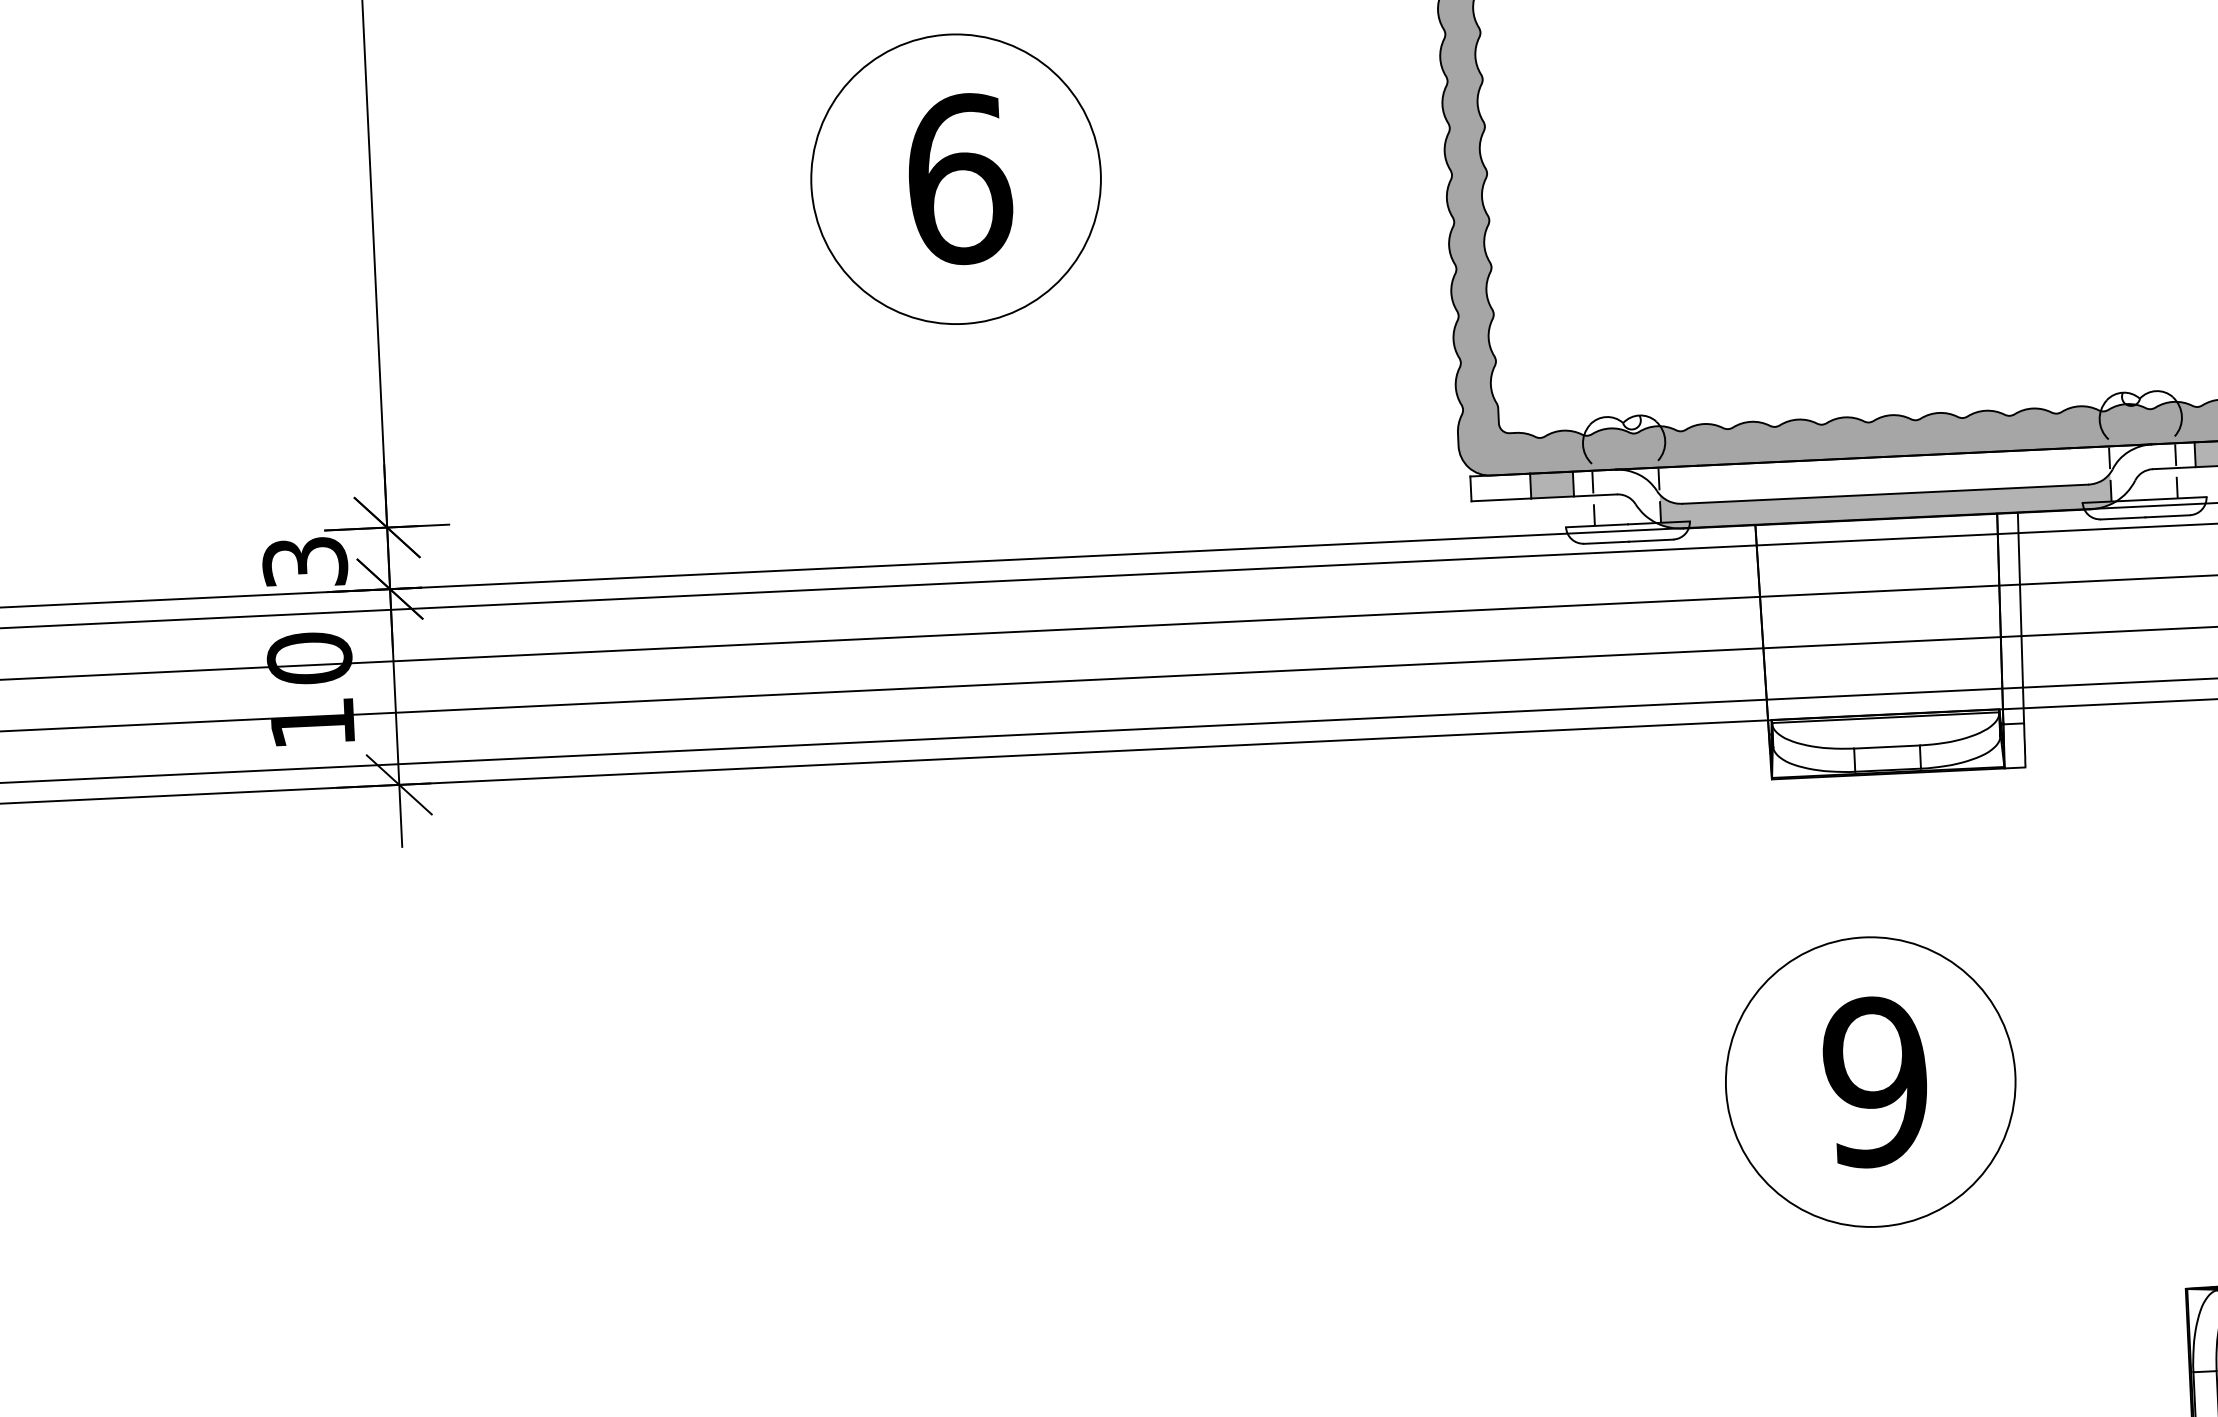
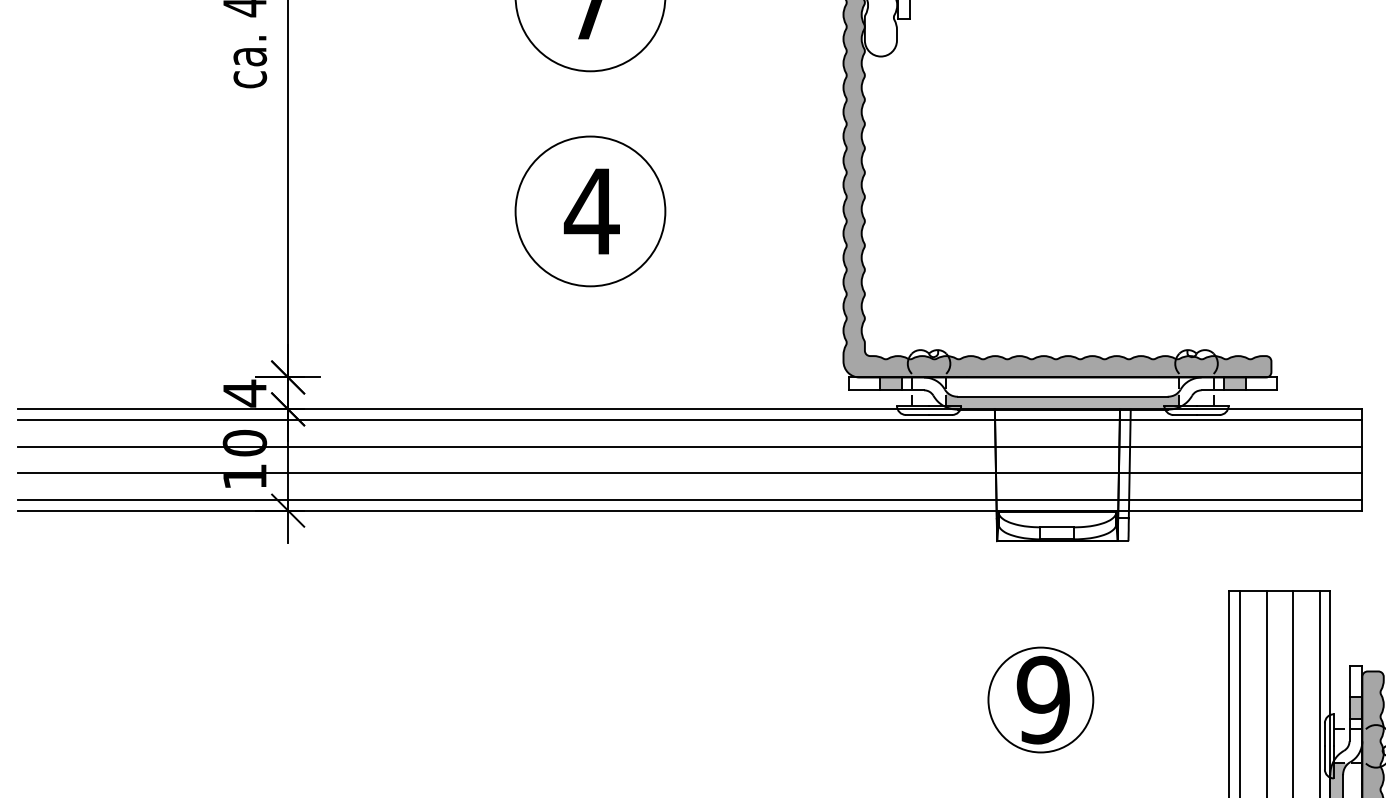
text: (958, 179) -> (591, 211), 6 -> 4
text: (304, 562) -> (244, 393), 3 -> 4
circle: (1869, 1081) -> (1040, 699), size x0.7

